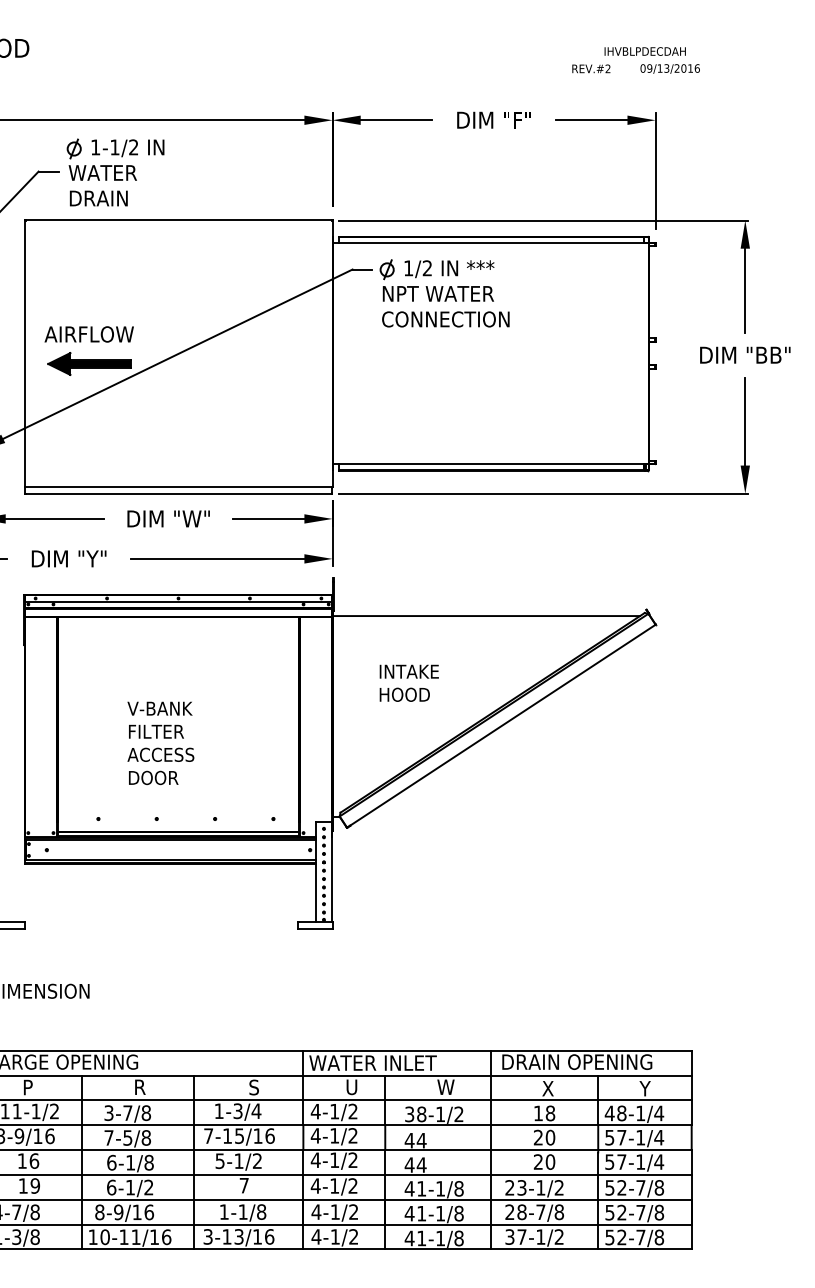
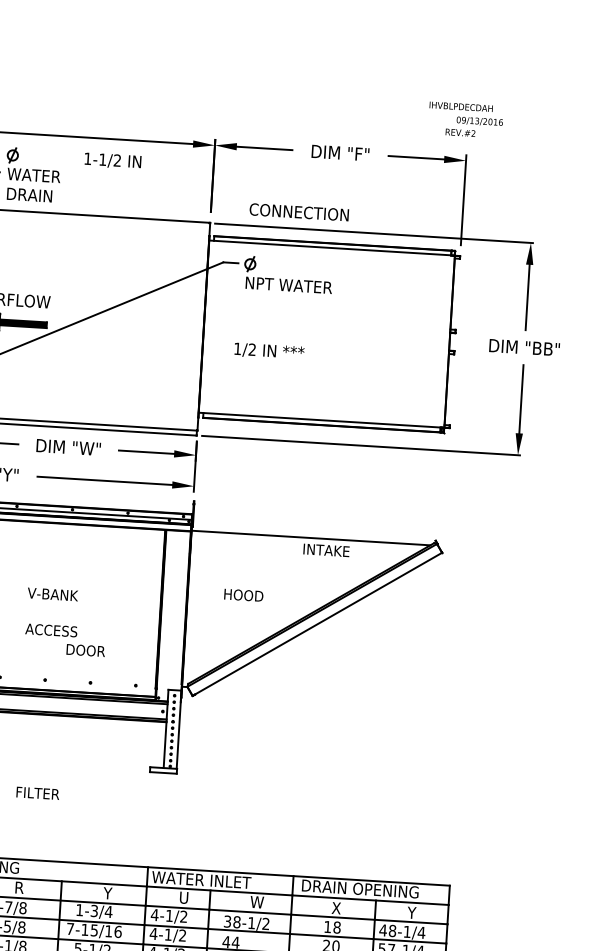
text: (591, 68) -> (460, 132), moved
text: (127, 148) -> (112, 161), moved
text: (449, 269) -> (269, 351), moved
text: (445, 319) -> (298, 212), moved
text: (408, 671) -> (325, 550), moved
text: (156, 731) -> (38, 793), moved
text: (153, 777) -> (85, 650), moved
text: (253, 1087) -> (107, 893), S -> Y

